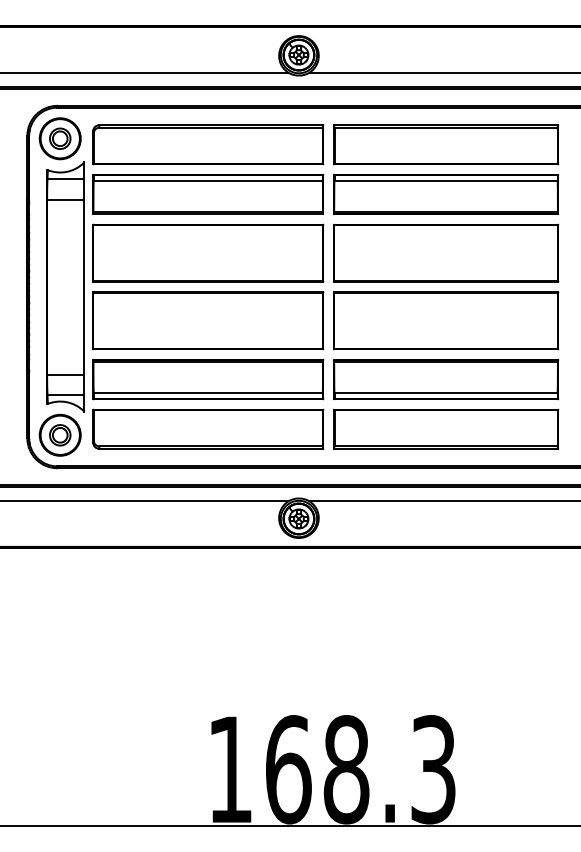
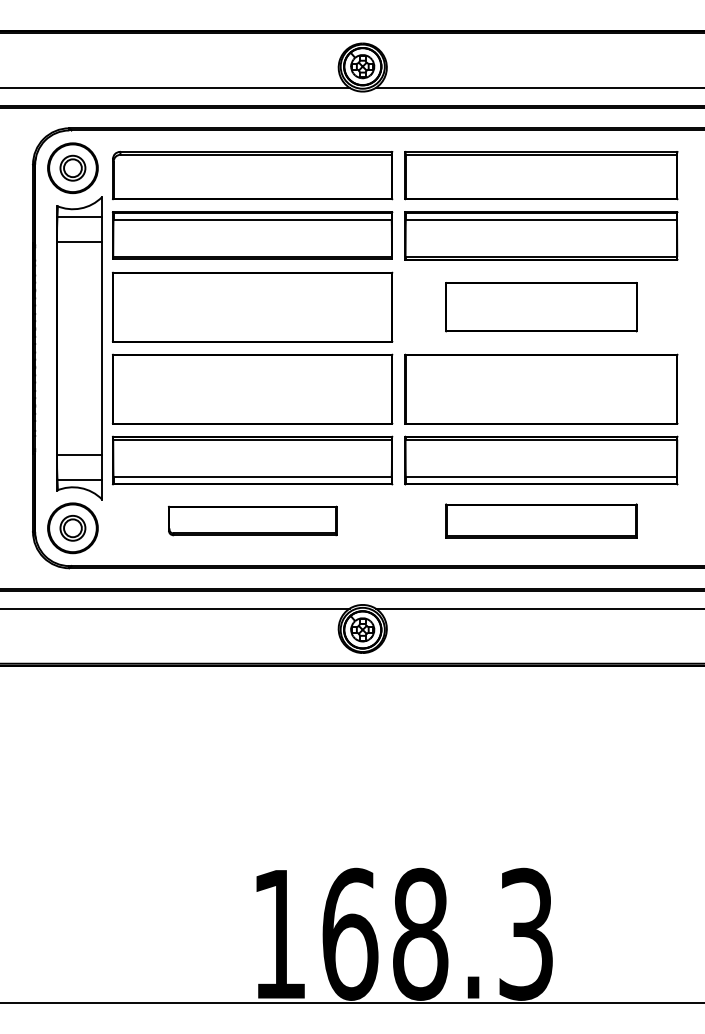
part: (446, 252) -> (541, 306), size x0.7
part: (208, 428) -> (252, 520), size x0.6
part: (446, 428) -> (541, 520), size x0.7

